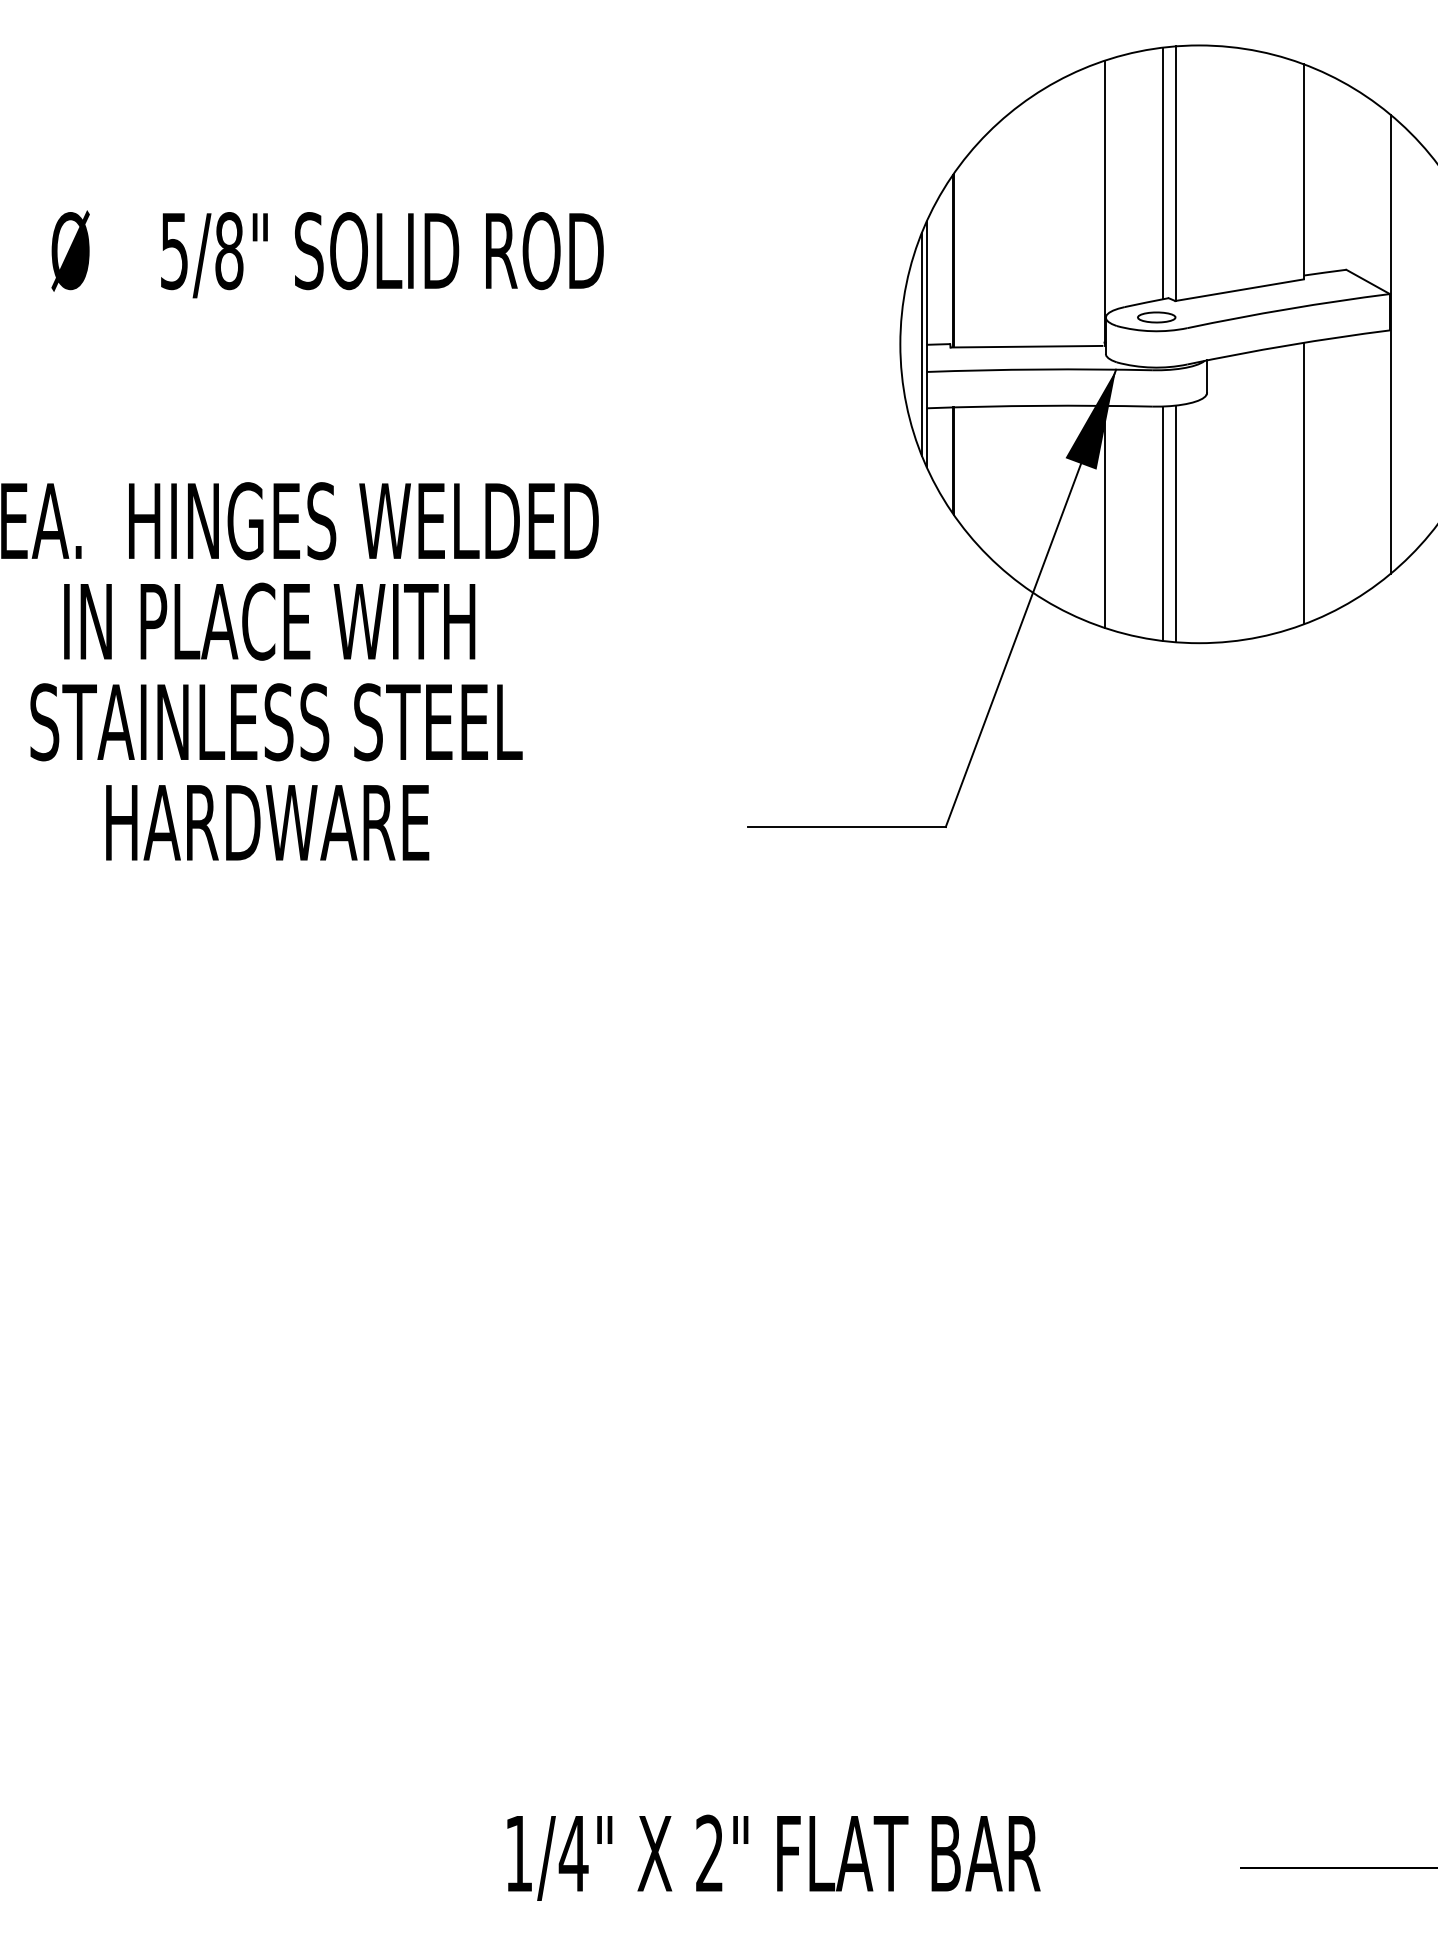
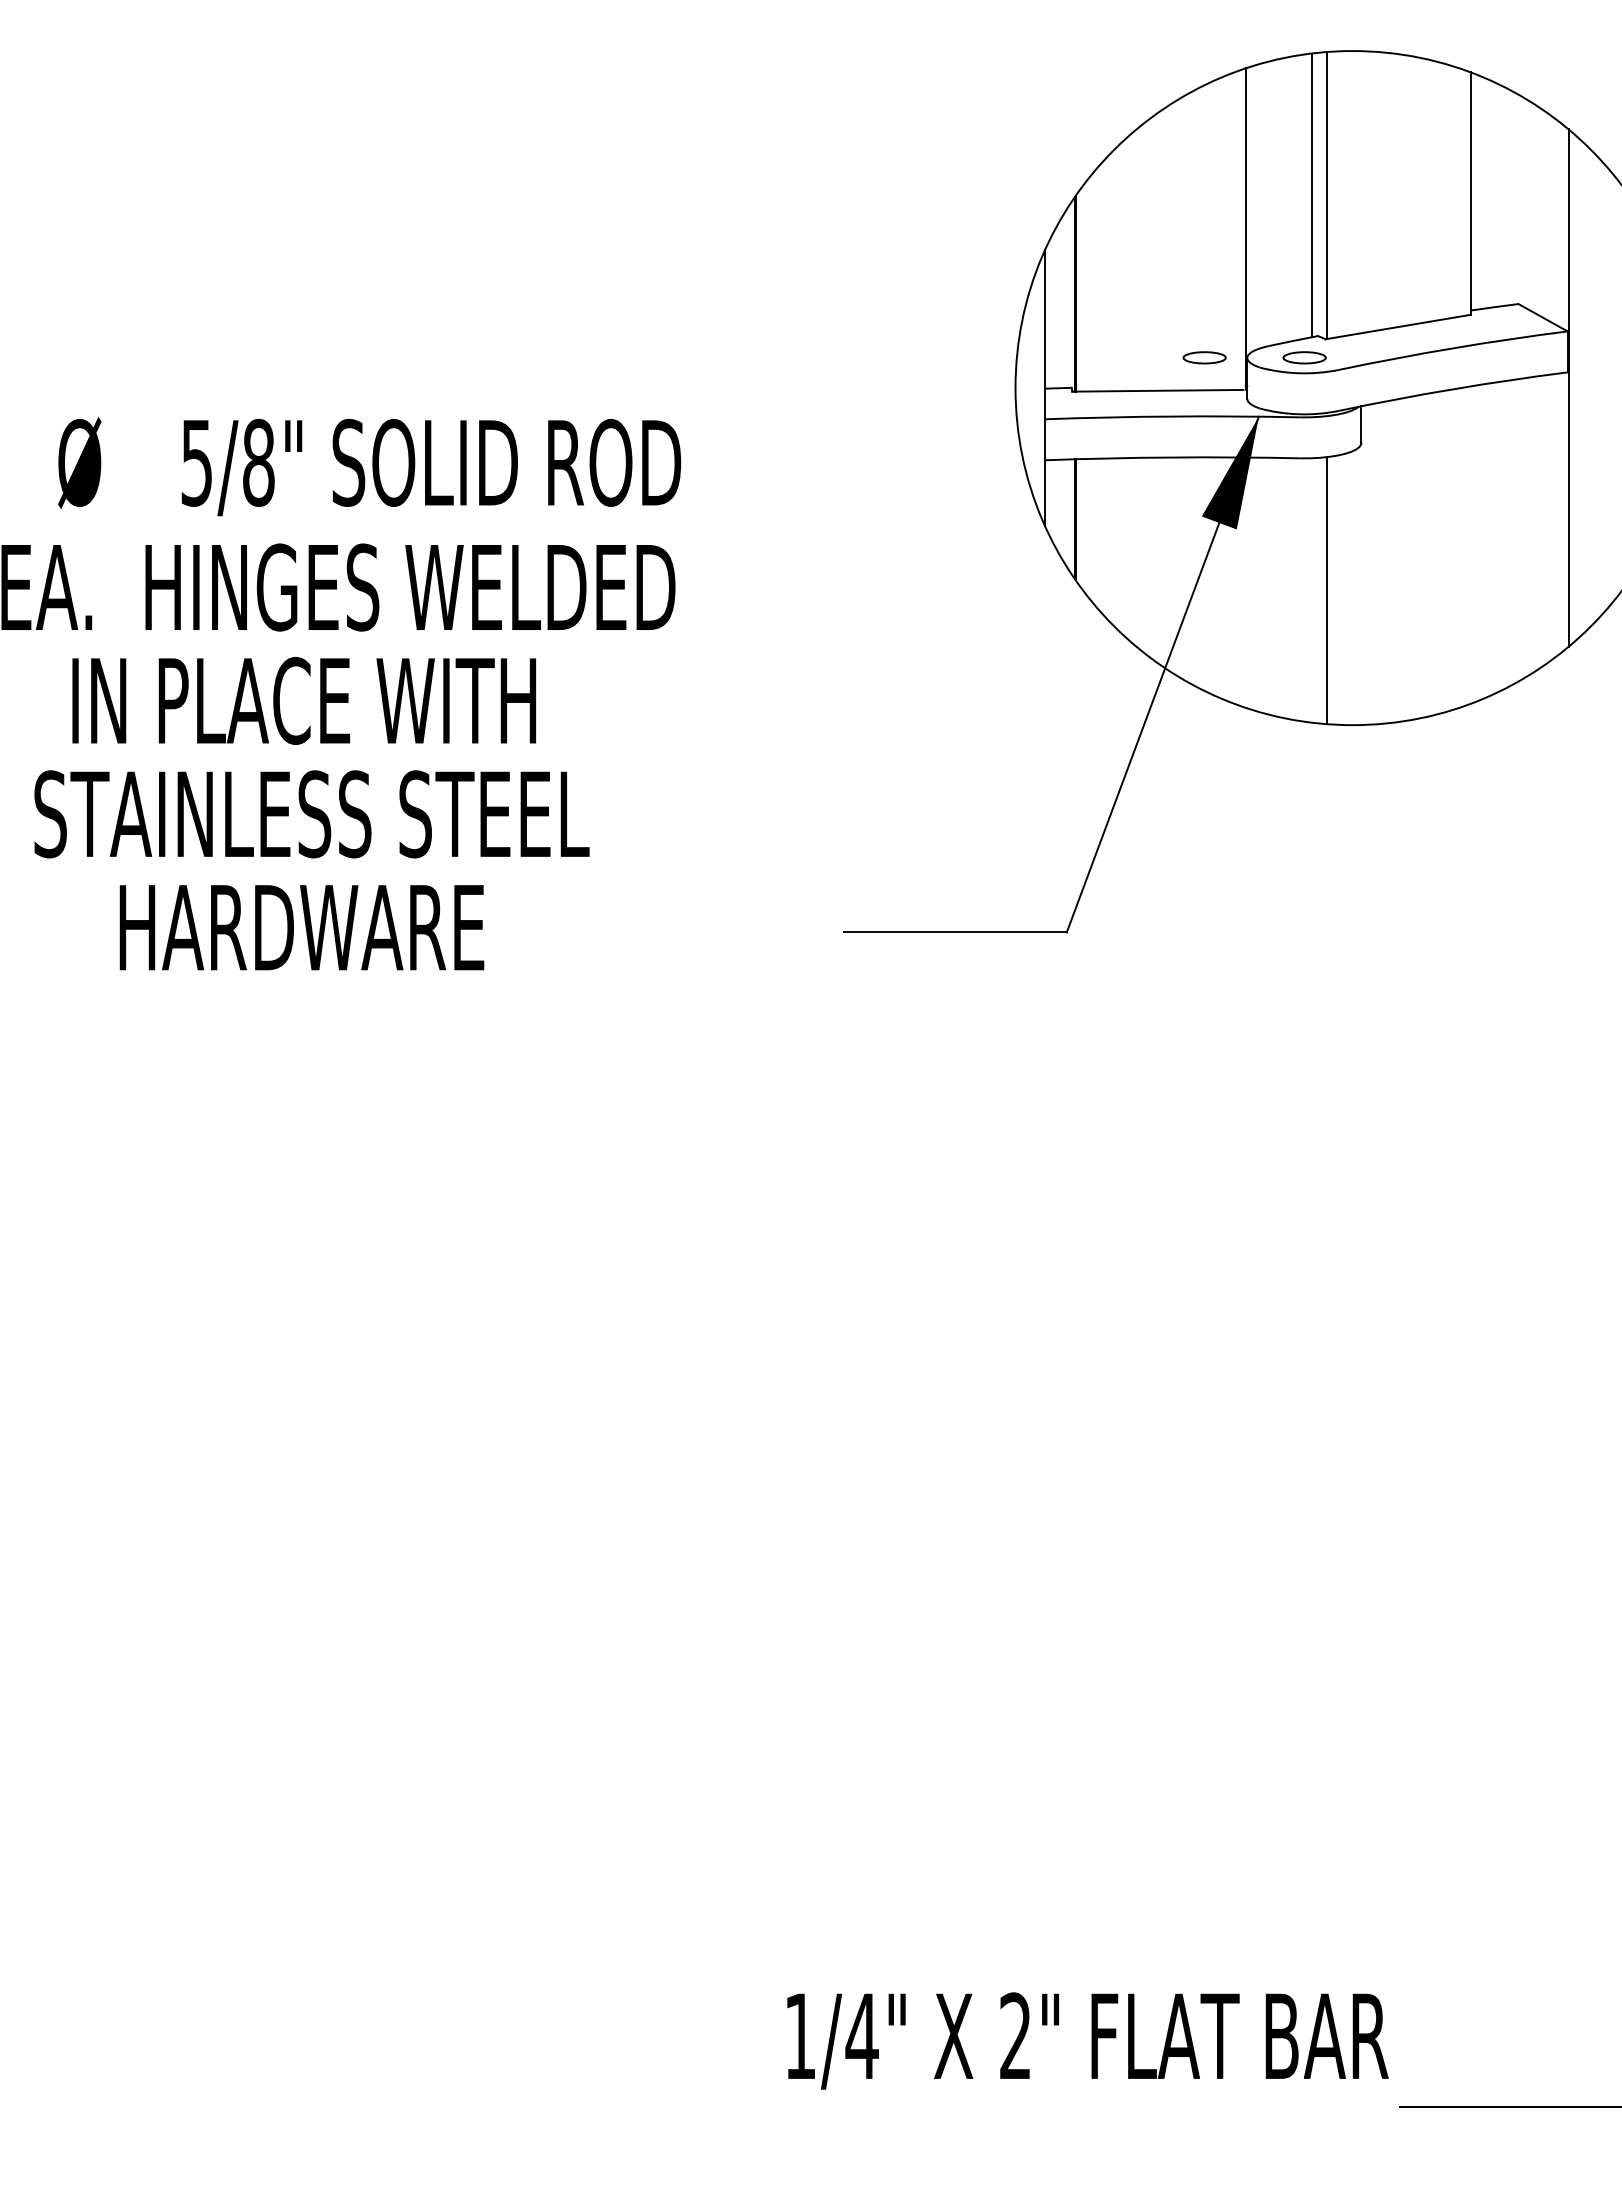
text: (327, 254) -> (369, 466), moved
part: (1067, 317) -> (1204, 357), added
line: (921, 343) -> (1039, 387), removed
line: (1303, 483) -> (1470, 544), removed
line: (1104, 516) -> (1245, 582), removed
line: (1162, 523) -> (1311, 590), removed
text: (773, 1857) -> (1087, 2040), moved

